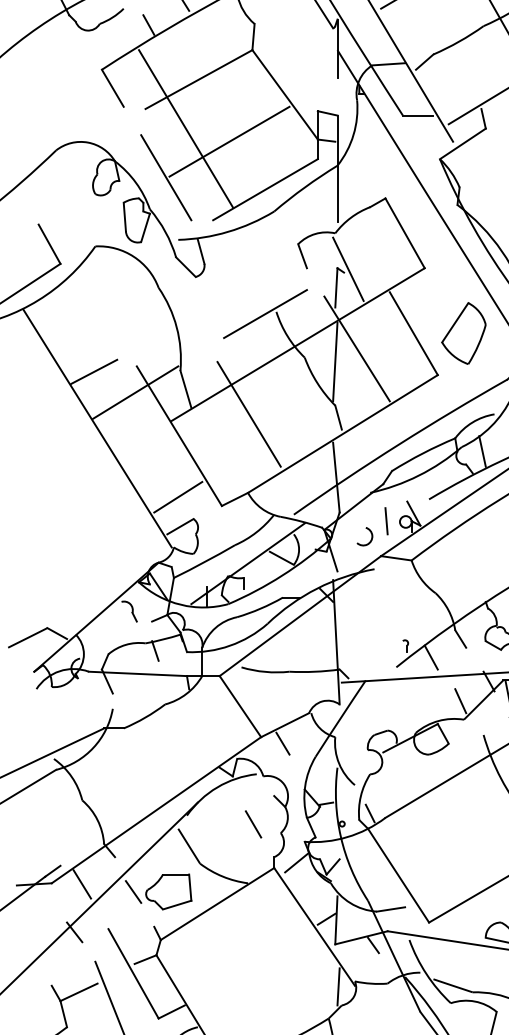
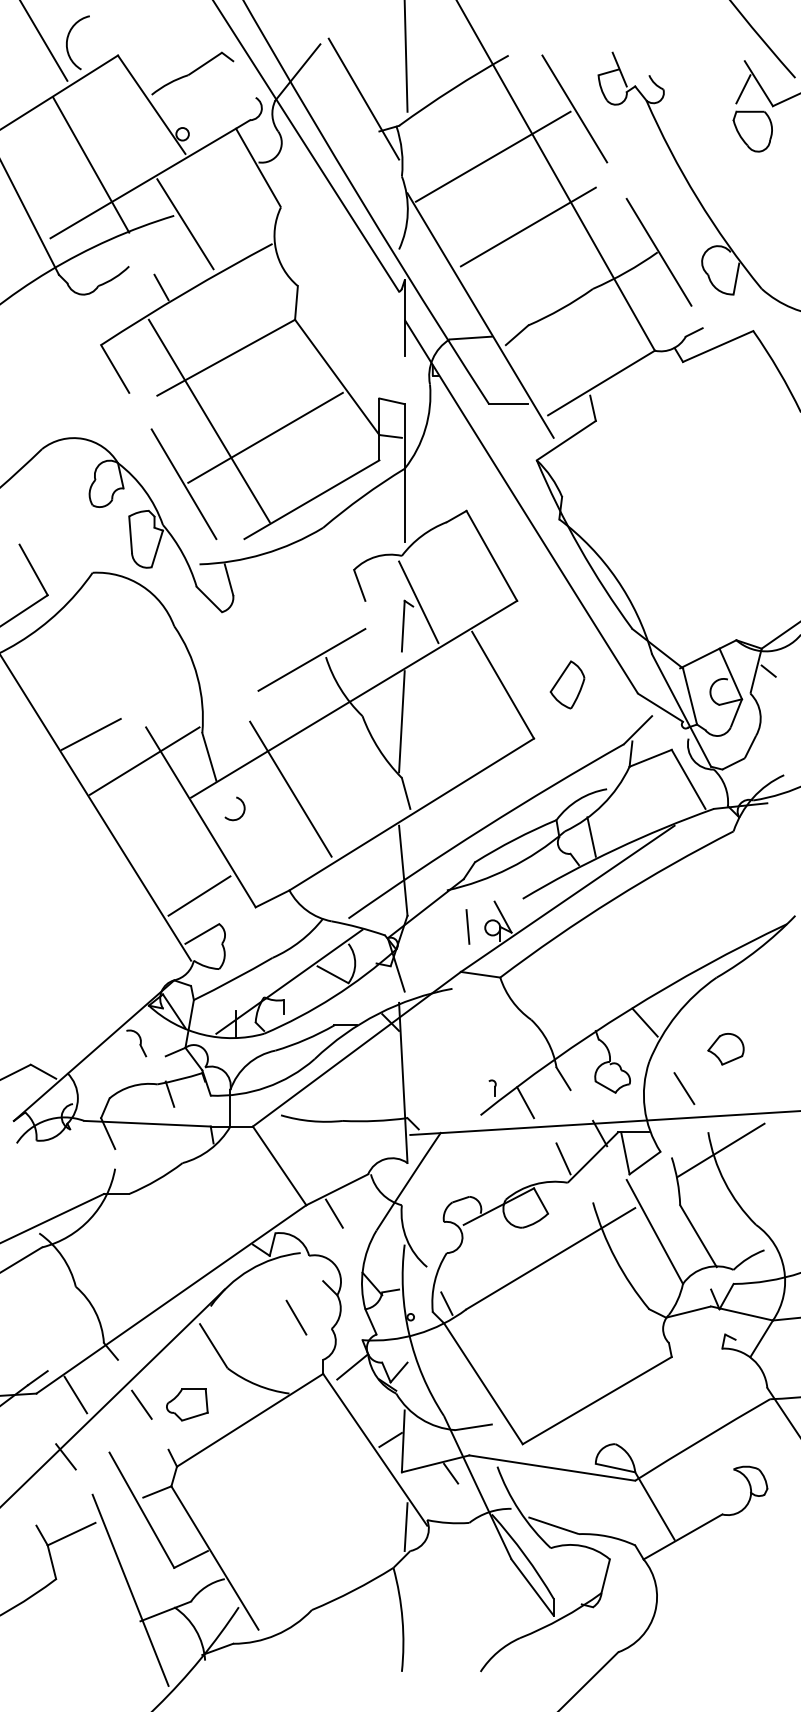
part: (463, 333) -> (567, 684), size x0.6
line: (356, 348) -> (429, 704), removed
arc: (370, 533) -> (242, 804), moved
part: (168, 891) -> (187, 1404), size x0.7

